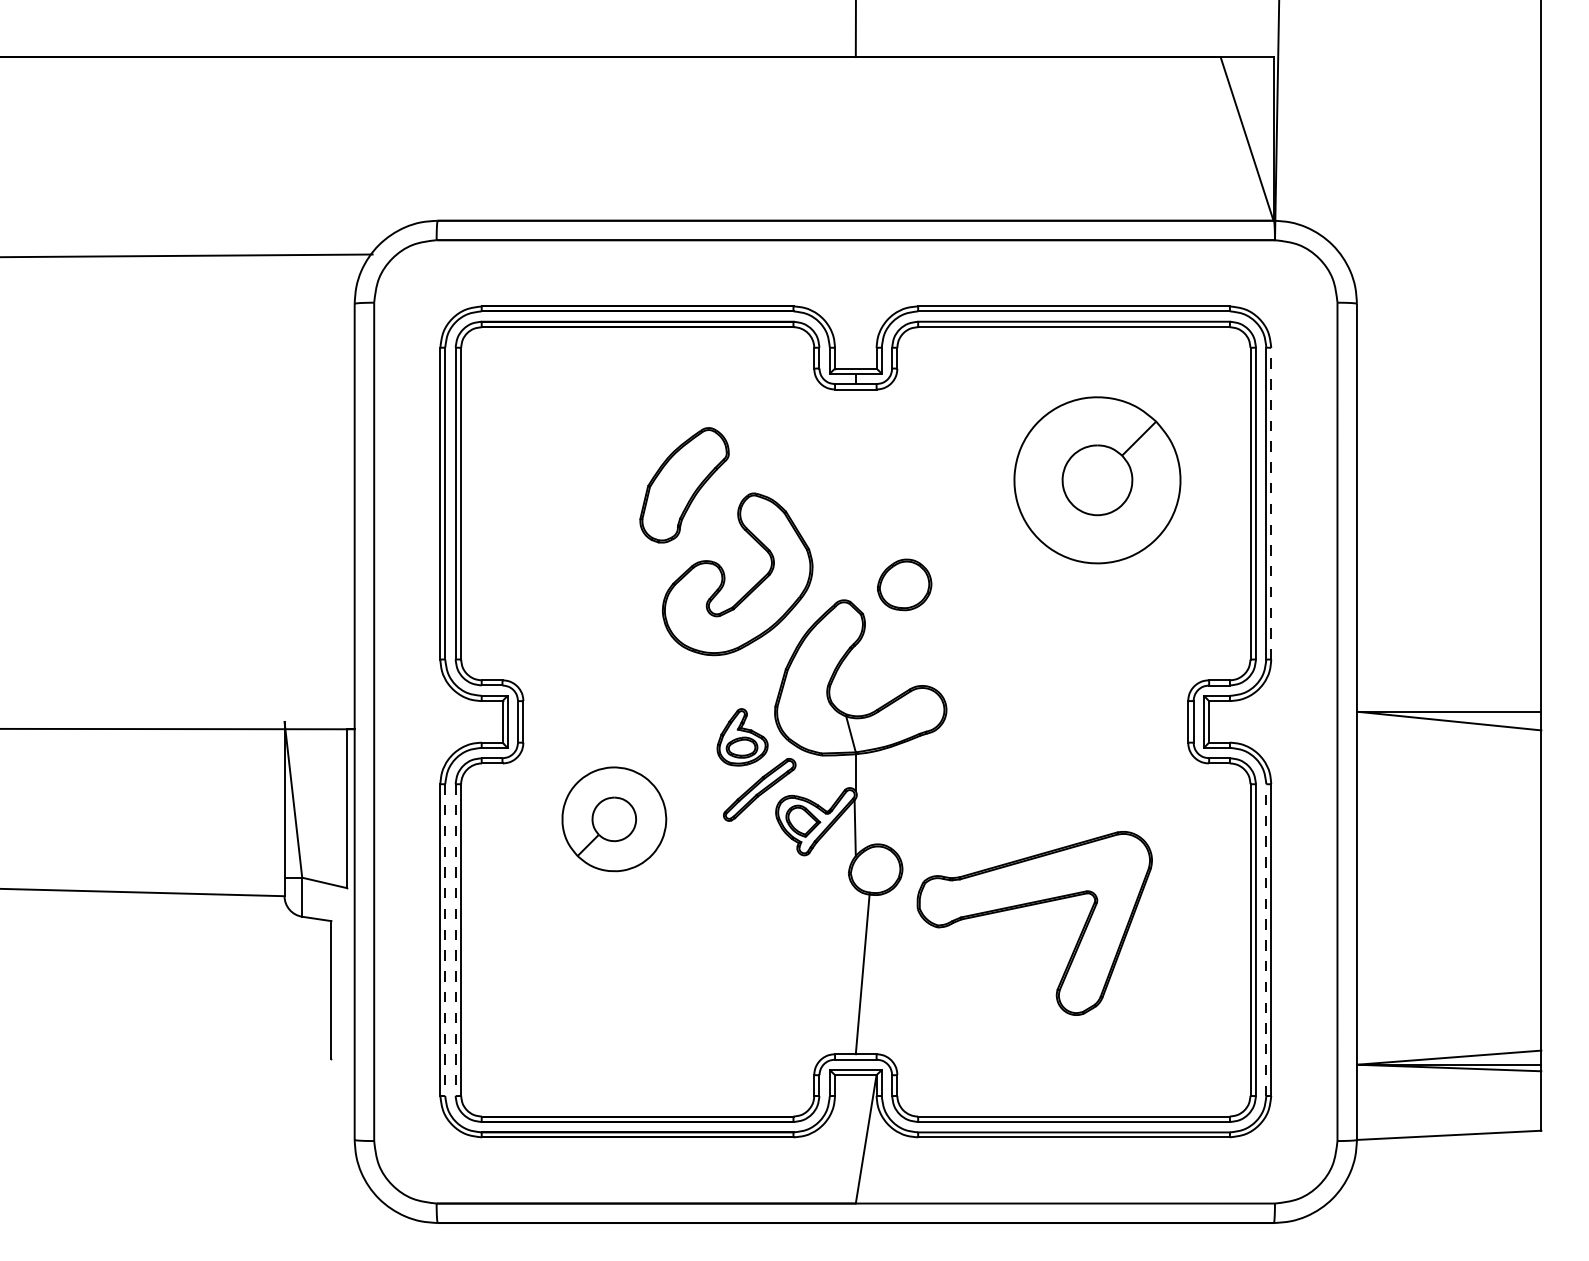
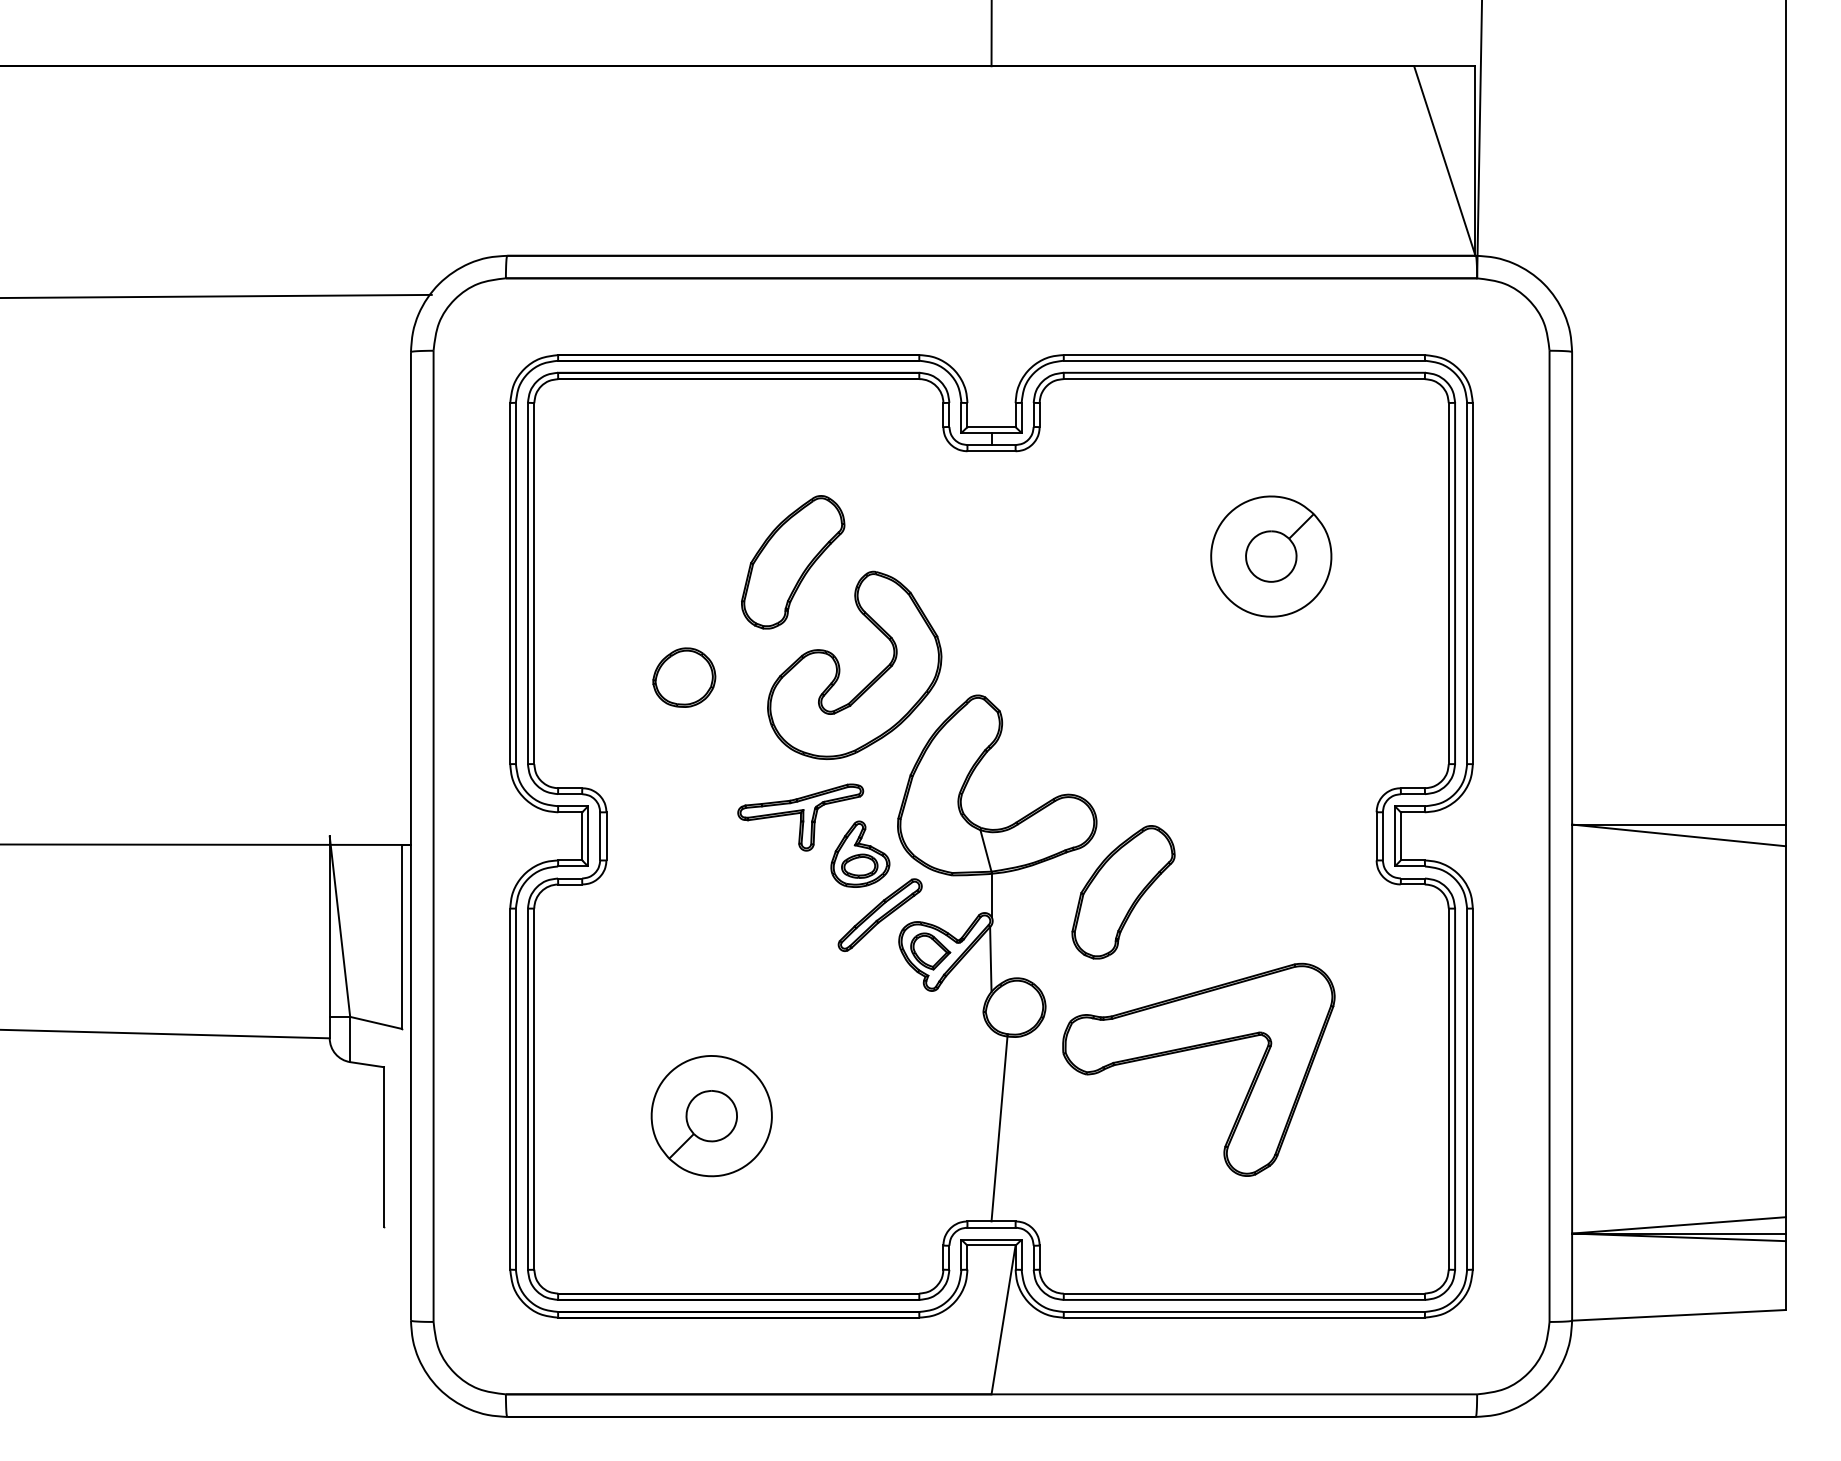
part: (1096, 480) -> (1270, 556), size x0.62
line: (1271, 503) -> (1473, 583), dashed -> solid
part: (904, 584) -> (684, 677), moved
part: (690, 705) -> (800, 817), added
part: (969, 770) -> (1123, 892), added
part: (614, 819) -> (711, 1116), moved
line: (445, 940) -> (516, 1089), dashed -> solid
line: (455, 940) -> (527, 1089), dashed -> solid
line: (1266, 940) -> (1467, 1089), dashed -> solid

